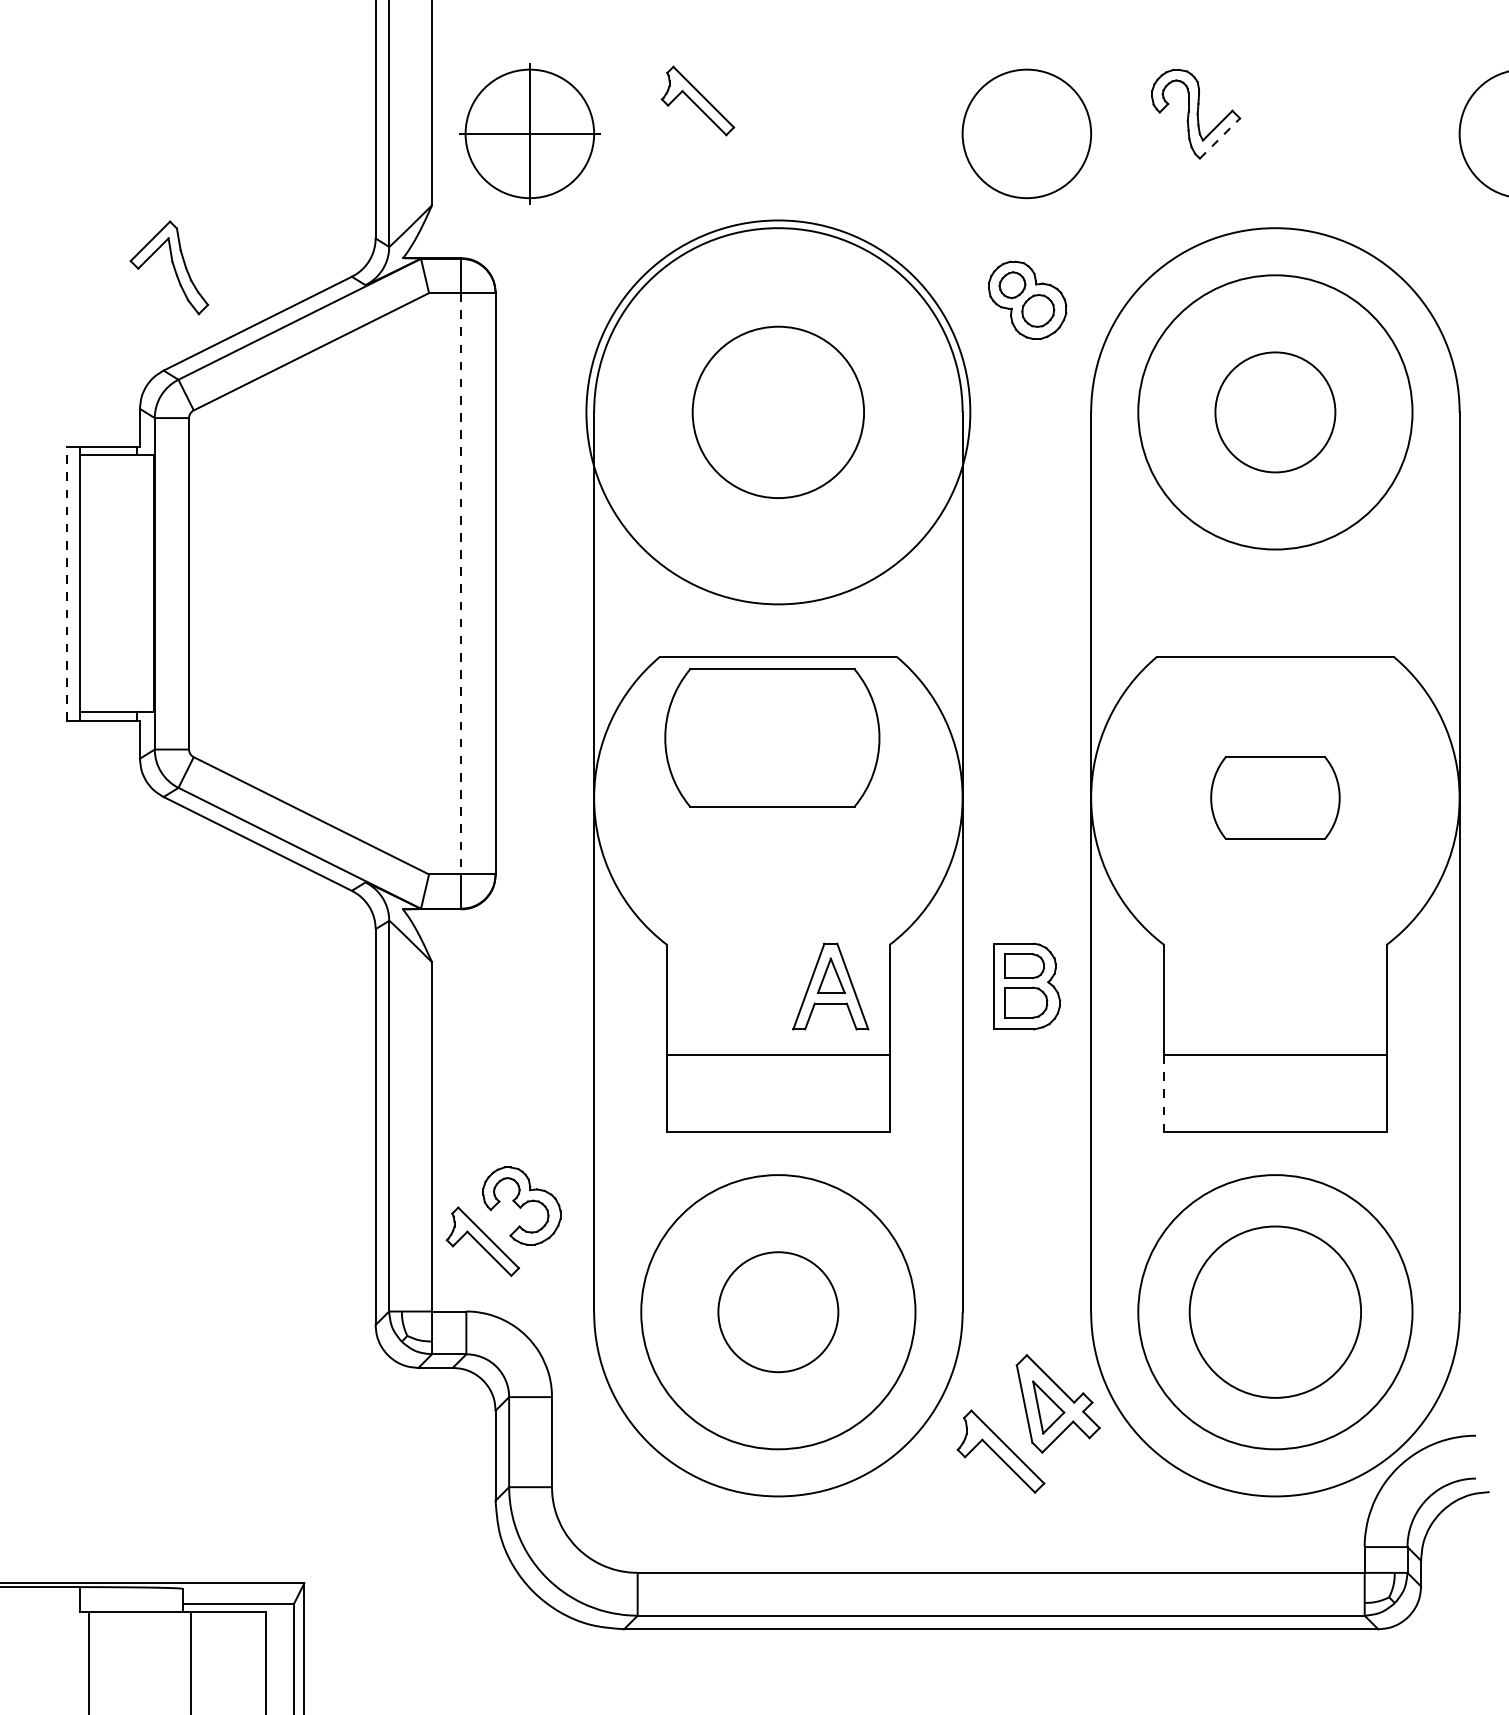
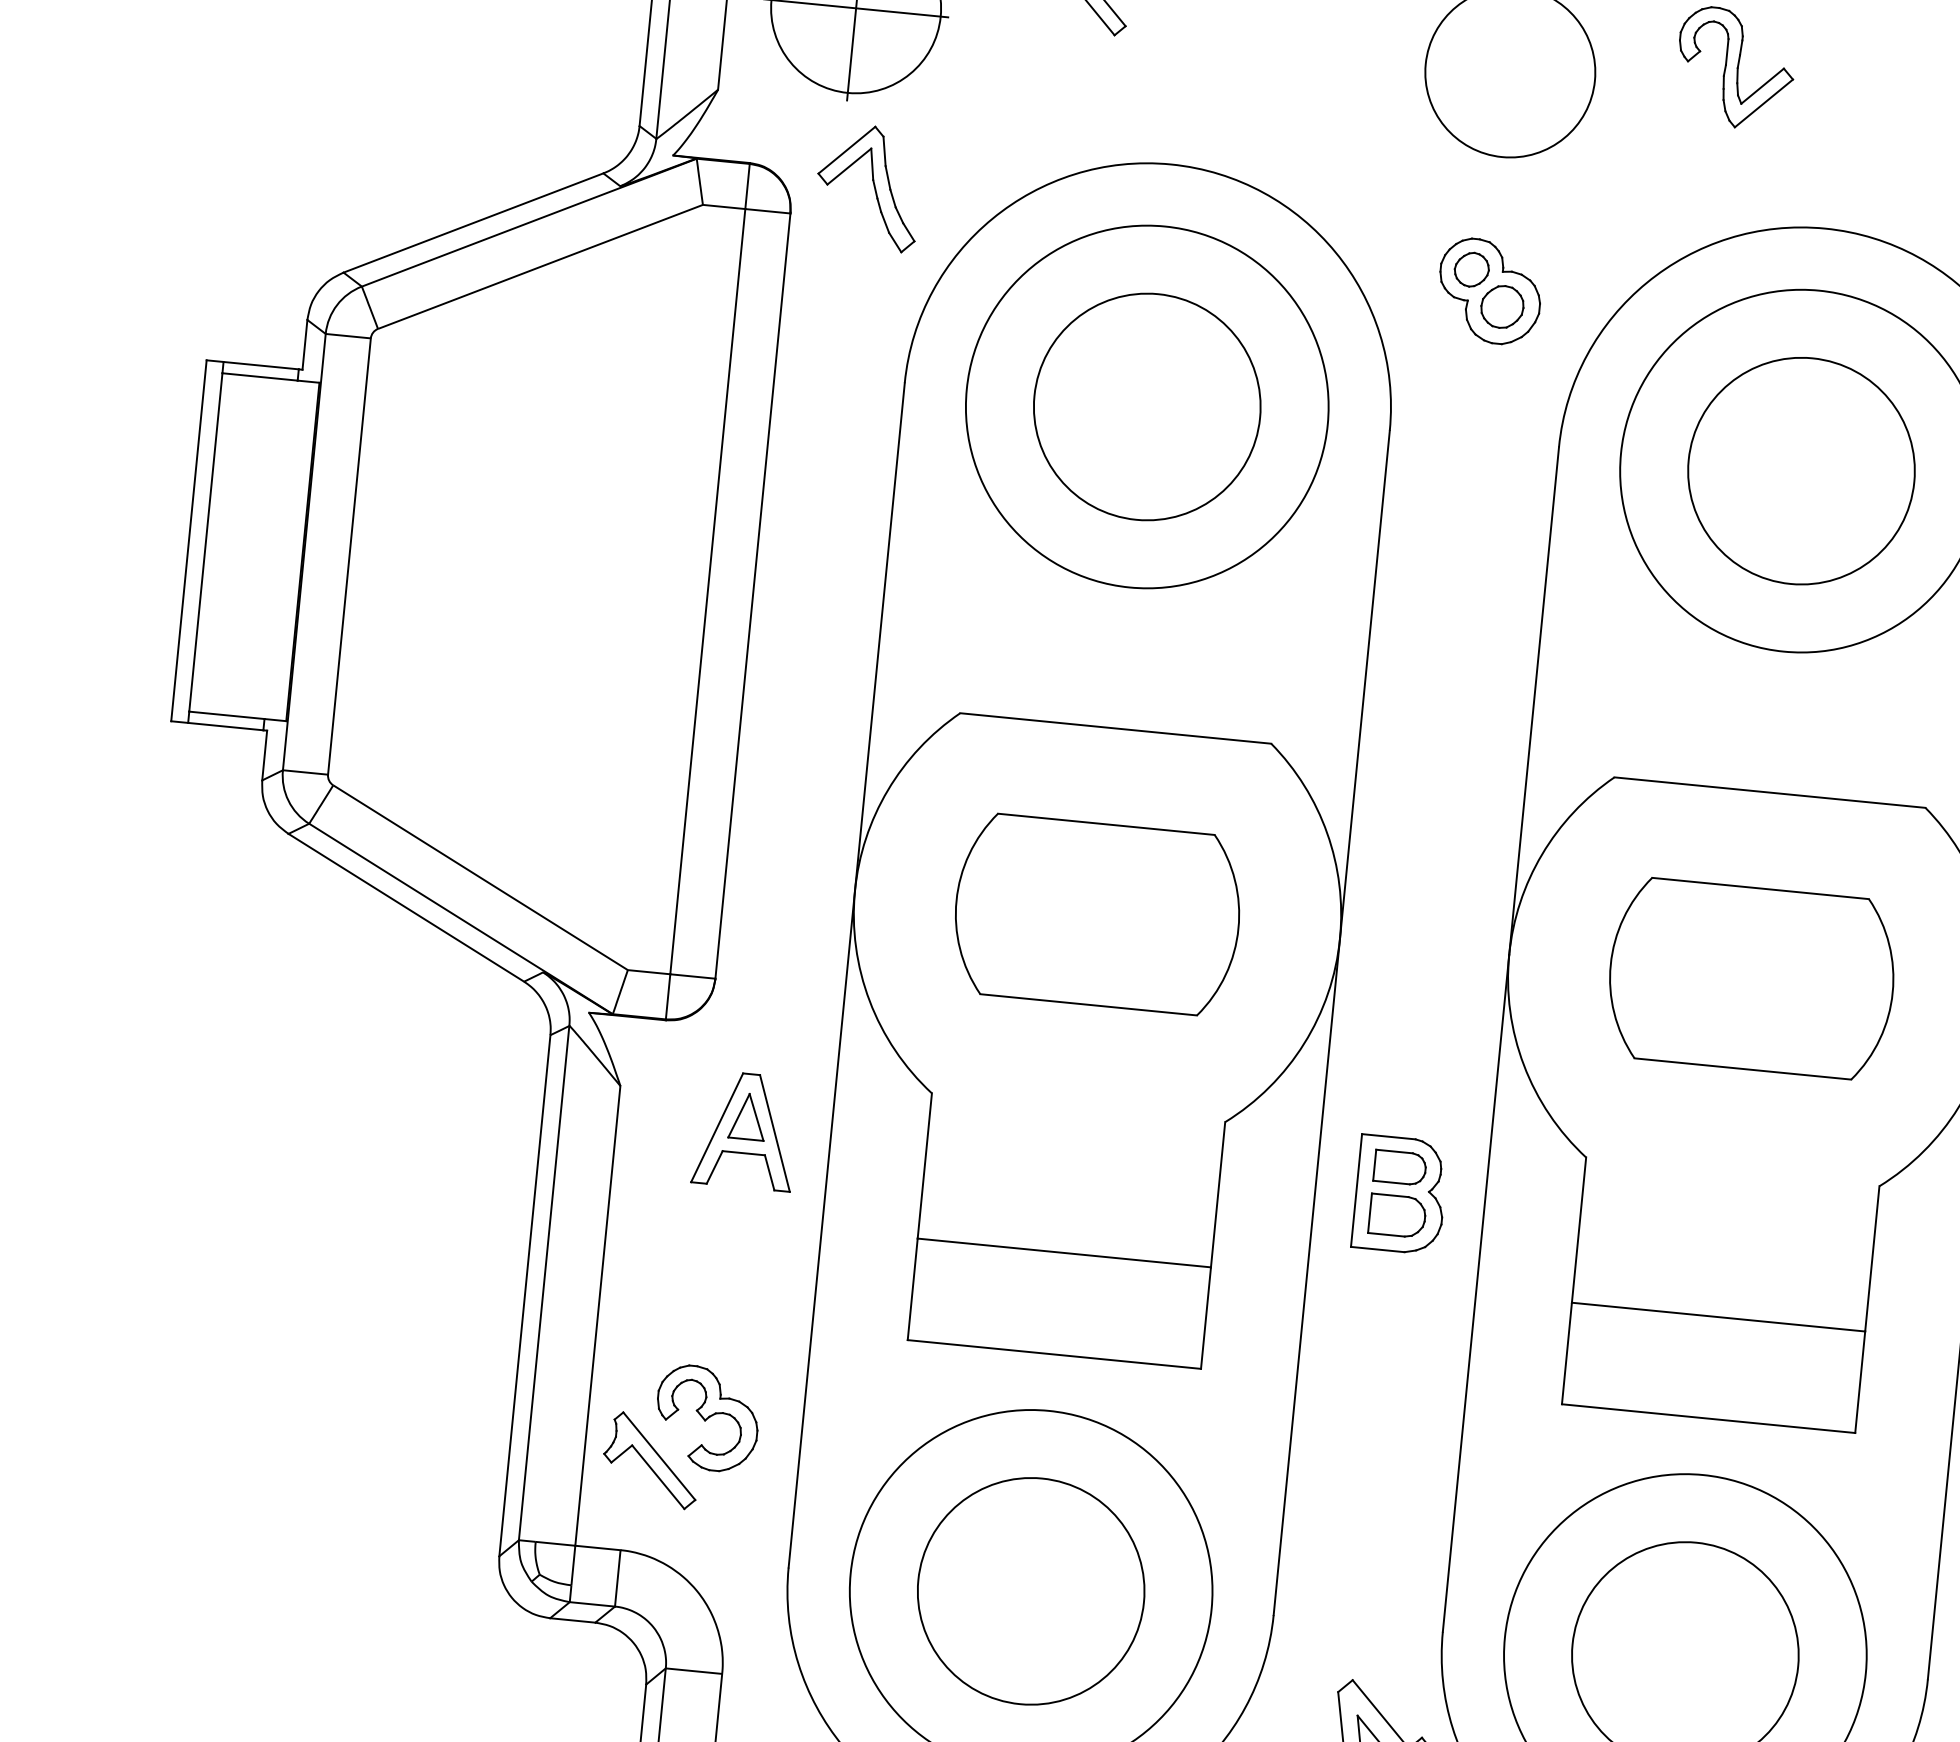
line: (1220, 138) -> (1764, 103), dashed -> solid
part: (169, 267) -> (868, 187), moved
circle: (778, 412) -> (1147, 407), size x0.71
circle: (1275, 412) -> (1801, 471), size x1.43
line: (67, 583) -> (189, 540), dashed -> solid
line: (461, 583) -> (708, 591), dashed -> solid
part: (772, 737) -> (1097, 913), moved
part: (1275, 797) -> (1751, 978), size x1.67
part: (830, 986) -> (745, 1130), moved
line: (1164, 1093) -> (1567, 1353), dashed -> solid
circle: (778, 1311) -> (1031, 1590), size x1.43

